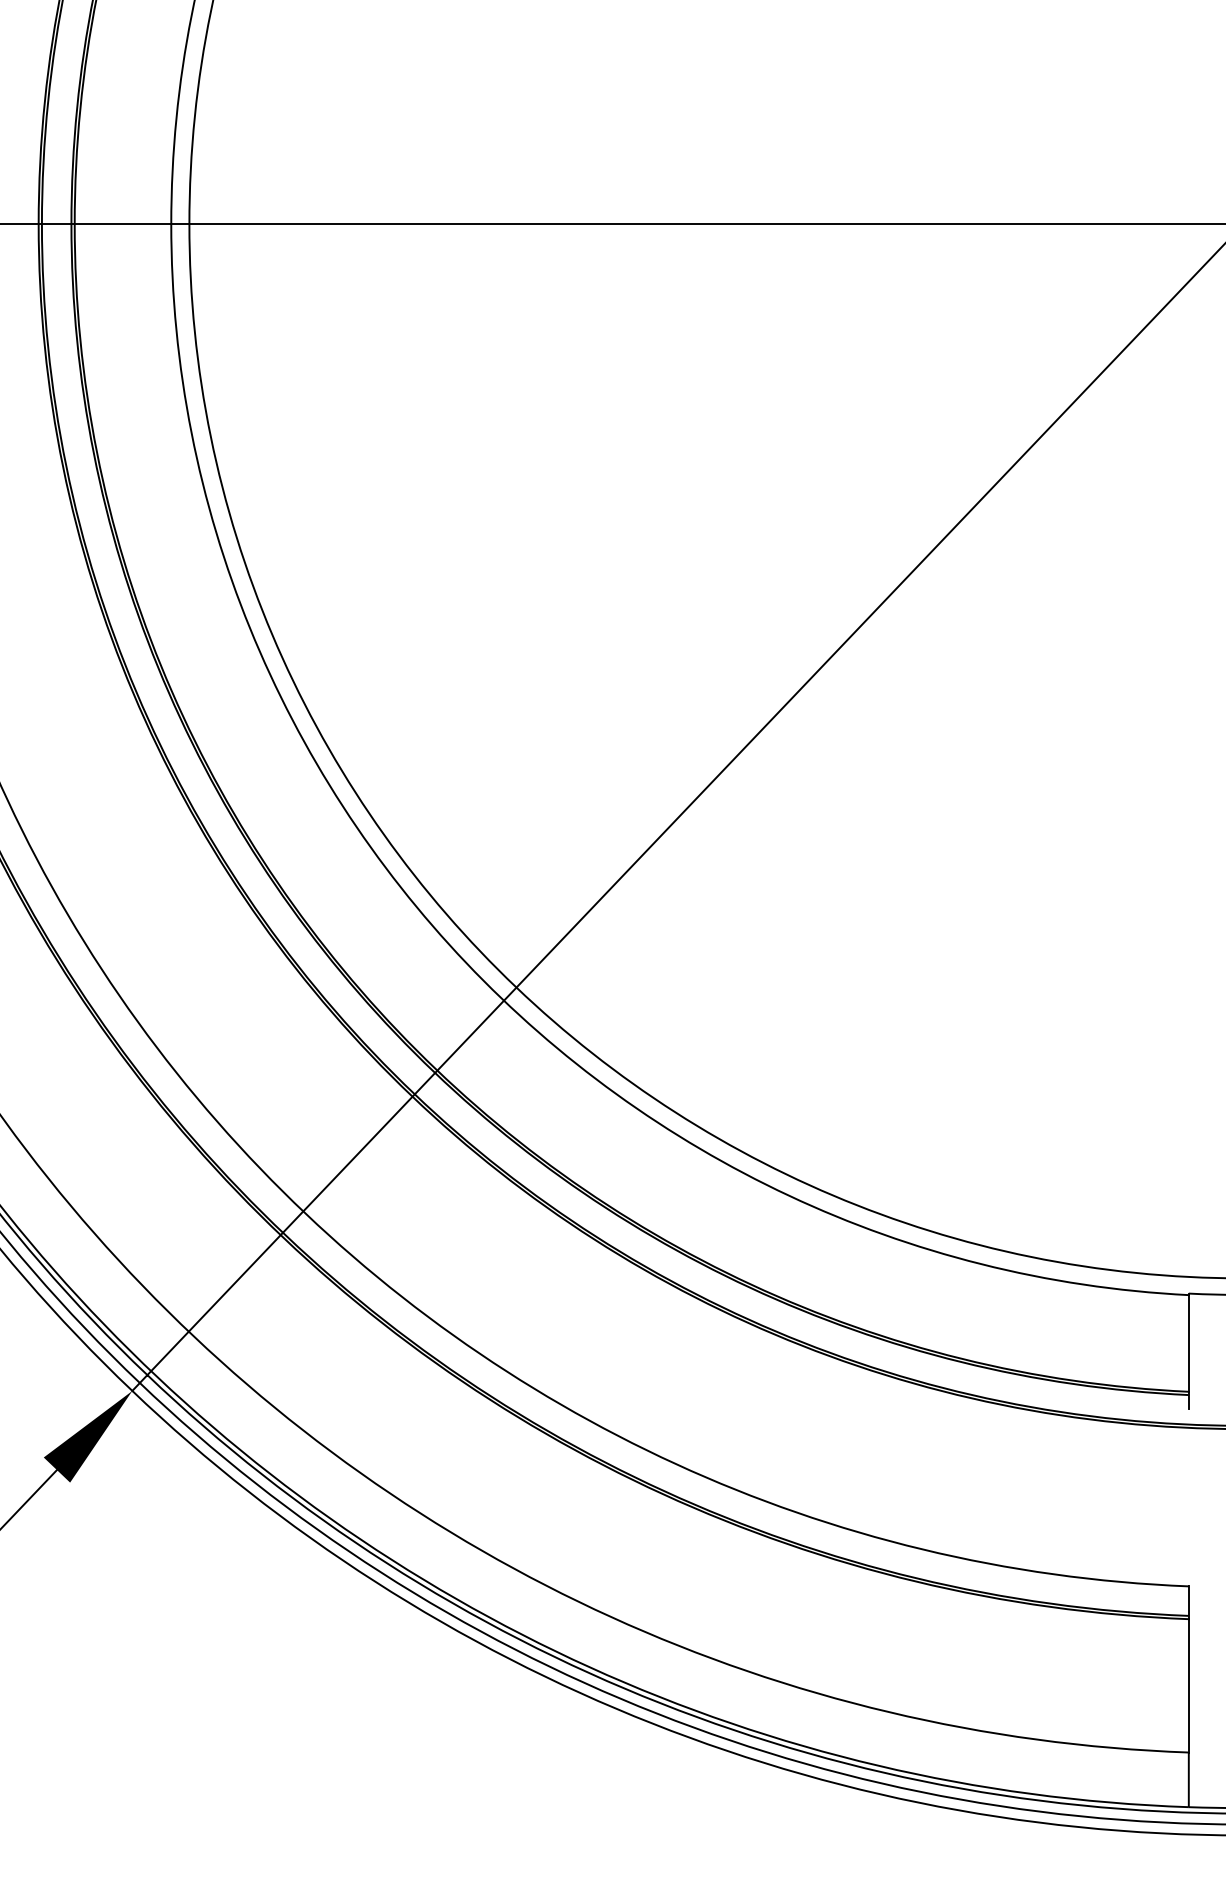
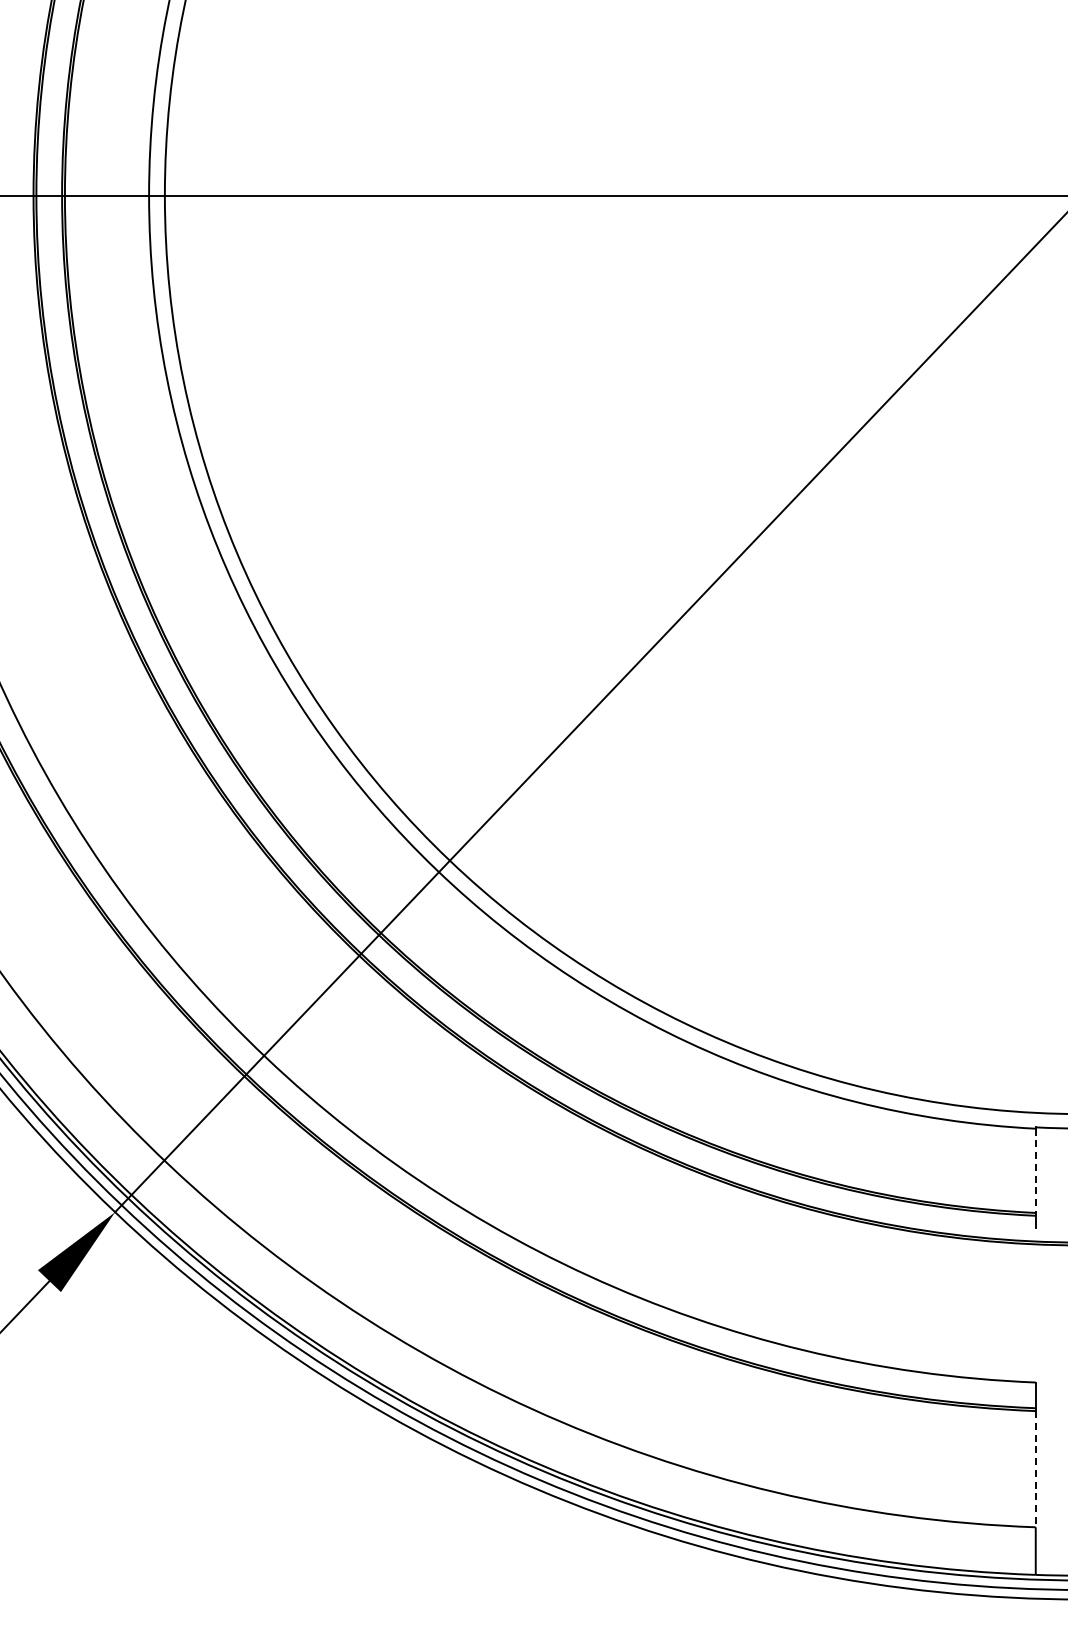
line: (1188, 1344) -> (1035, 1171), solid -> dashed
line: (1188, 1686) -> (1035, 1469), solid -> dashed

